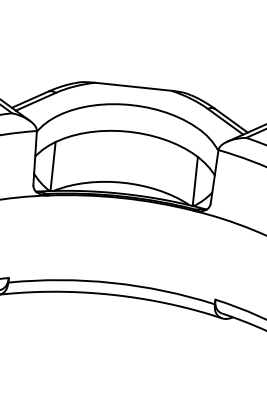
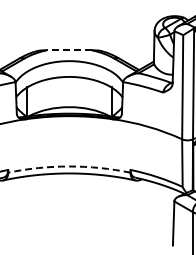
line: (133, 87) -> (69, 50), solid -> dashed
arc: (112, 283) -> (69, 166), solid -> dashed

